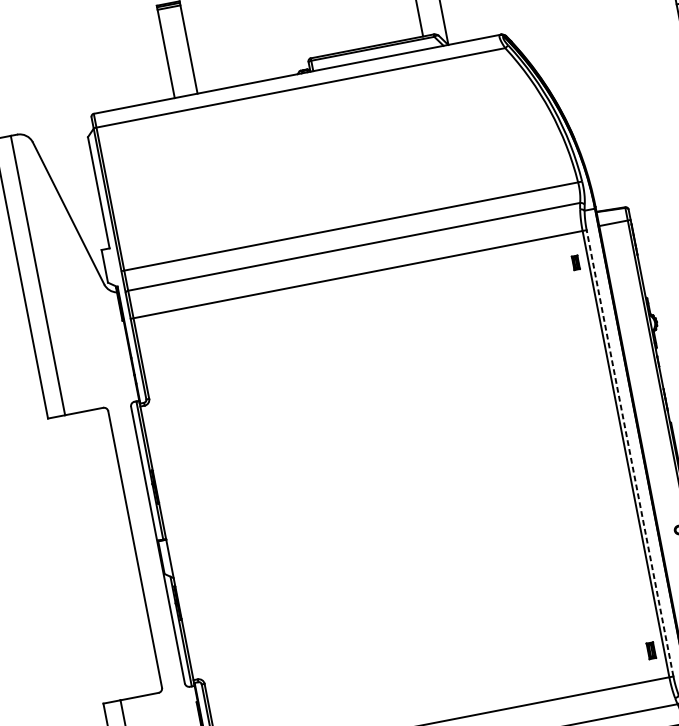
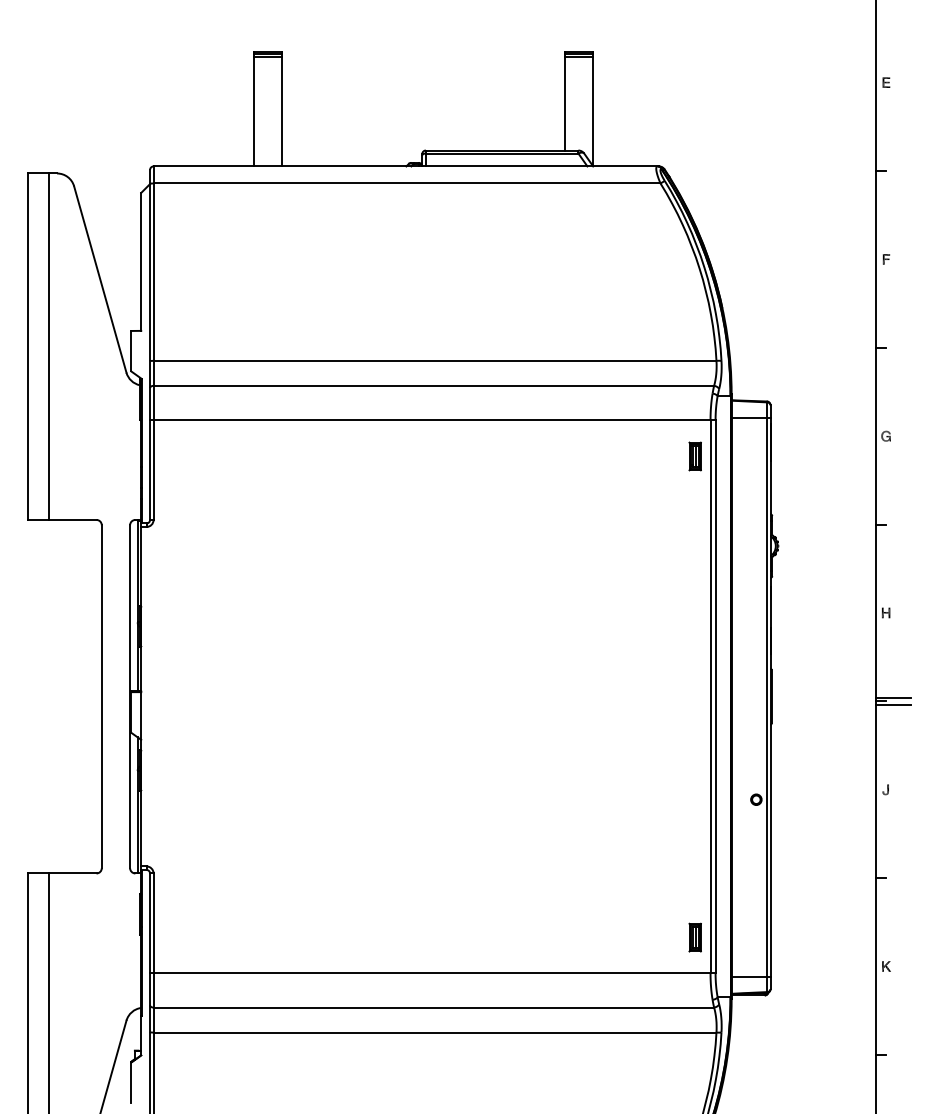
part: (575, 262) -> (694, 456), size x1.67
line: (629, 453) -> (715, 696), dashed -> solid
part: (650, 650) -> (694, 937), size x1.43

